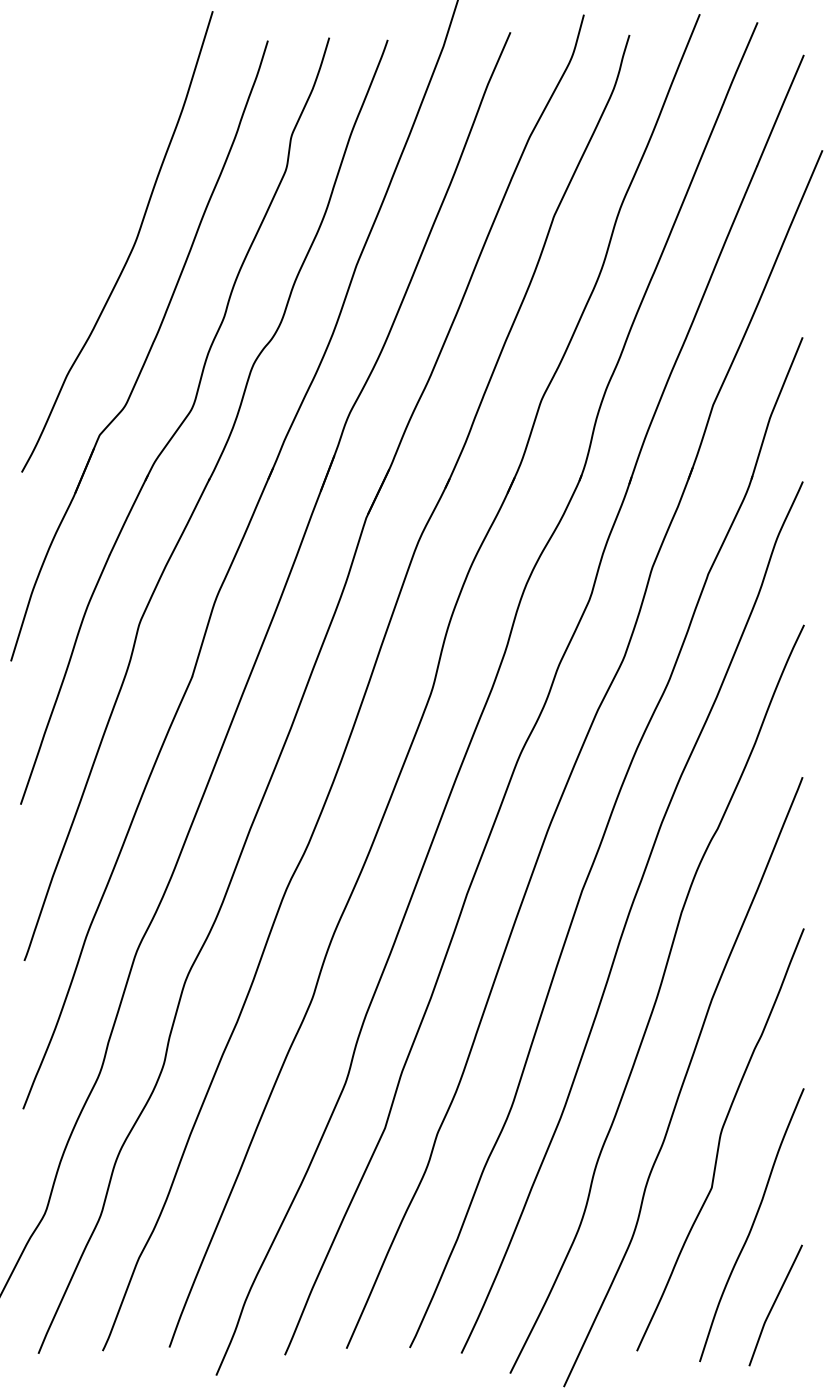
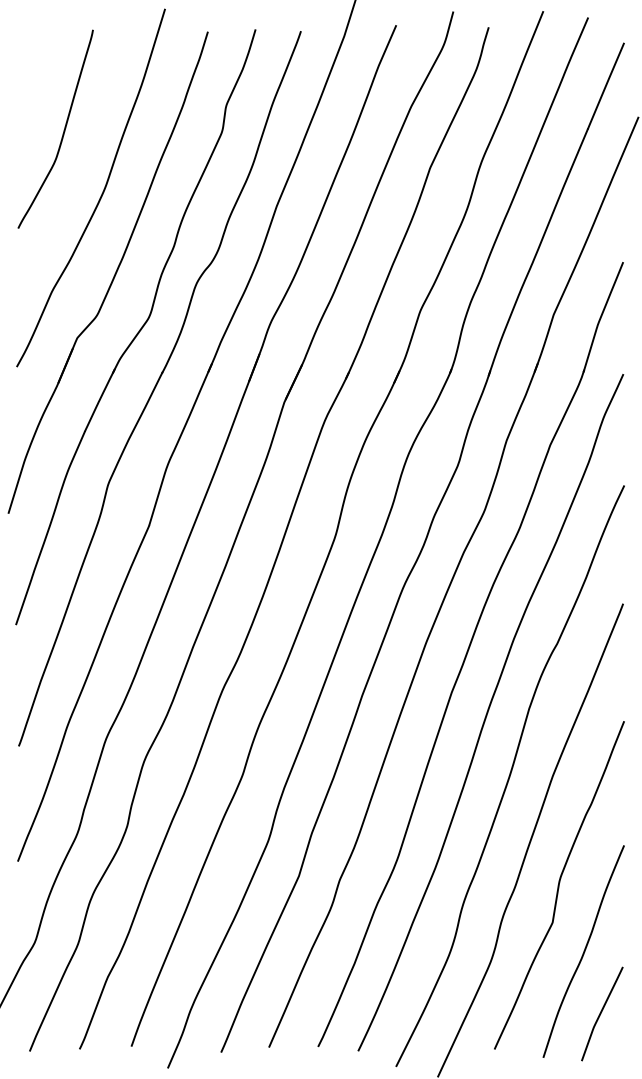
curve: (81, 170) -> (63, 132), added

